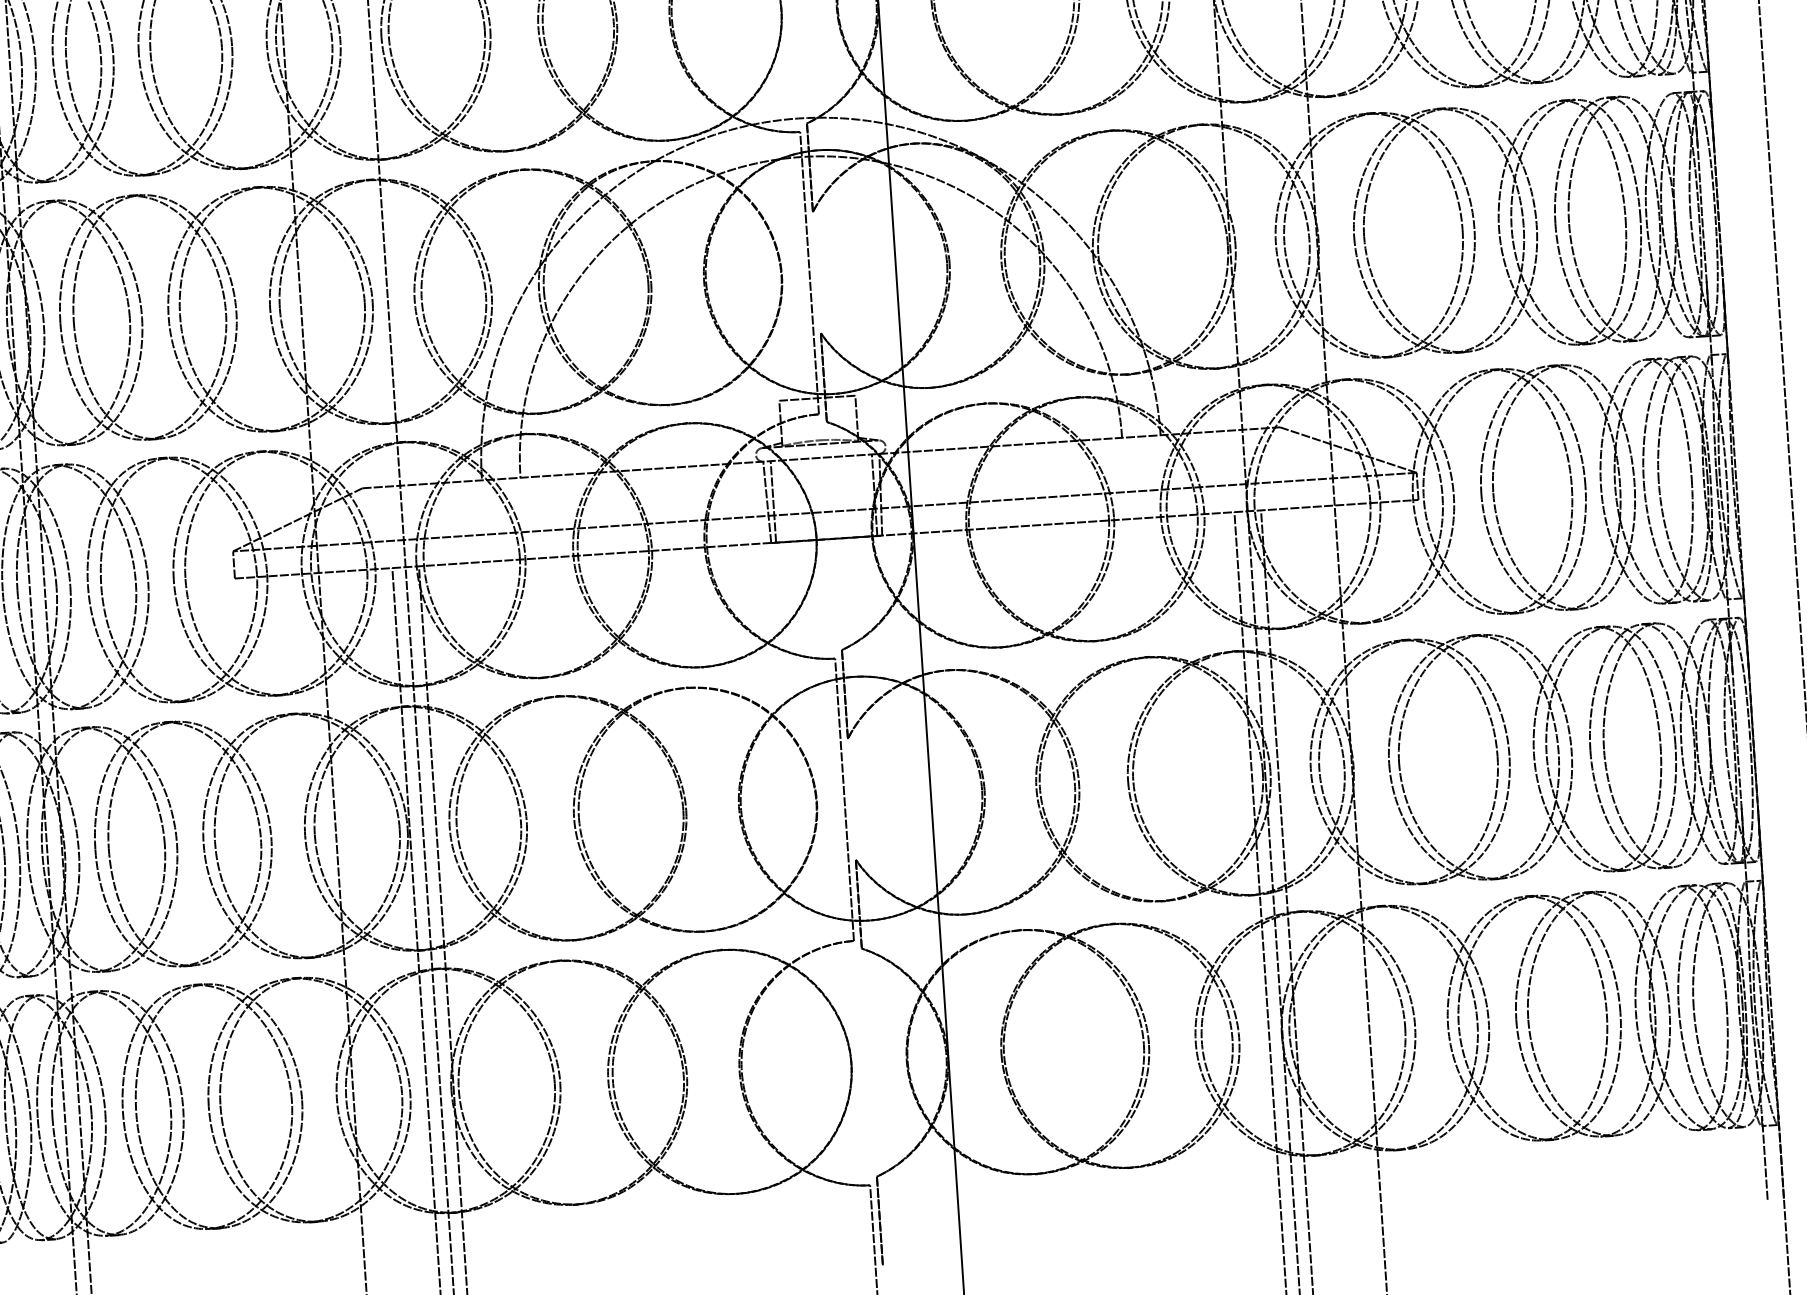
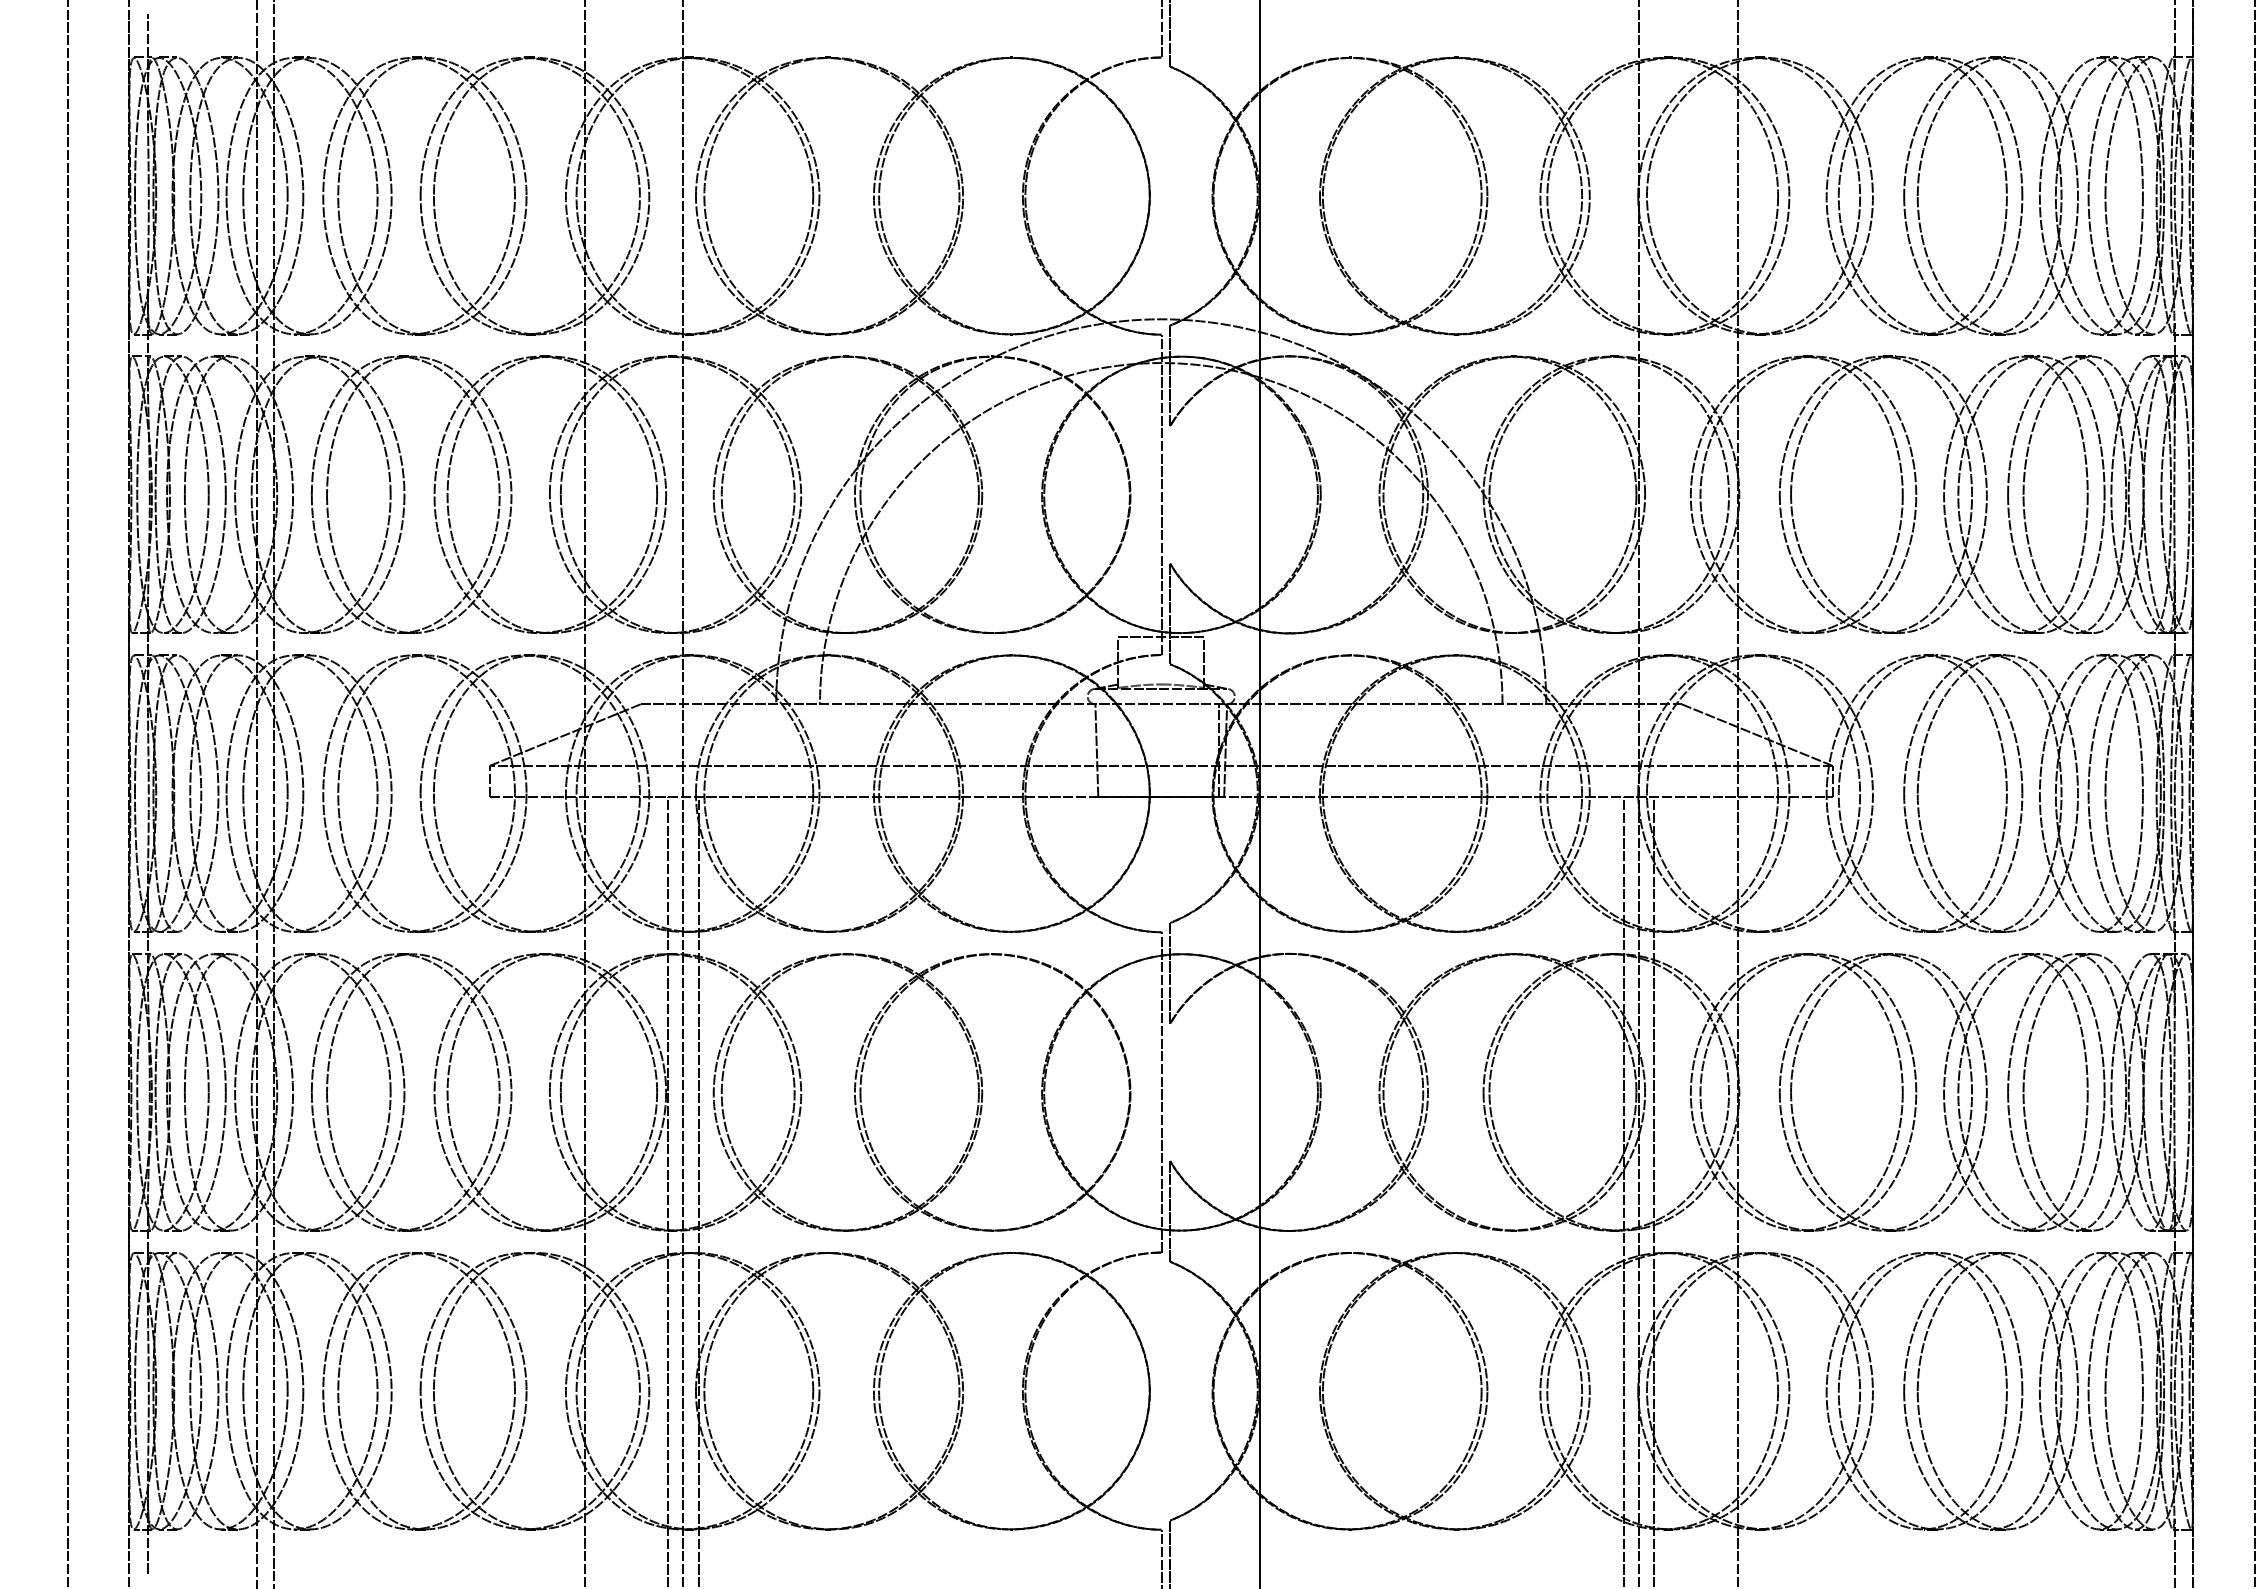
line: (773, 501) -> (1103, 750), removed

